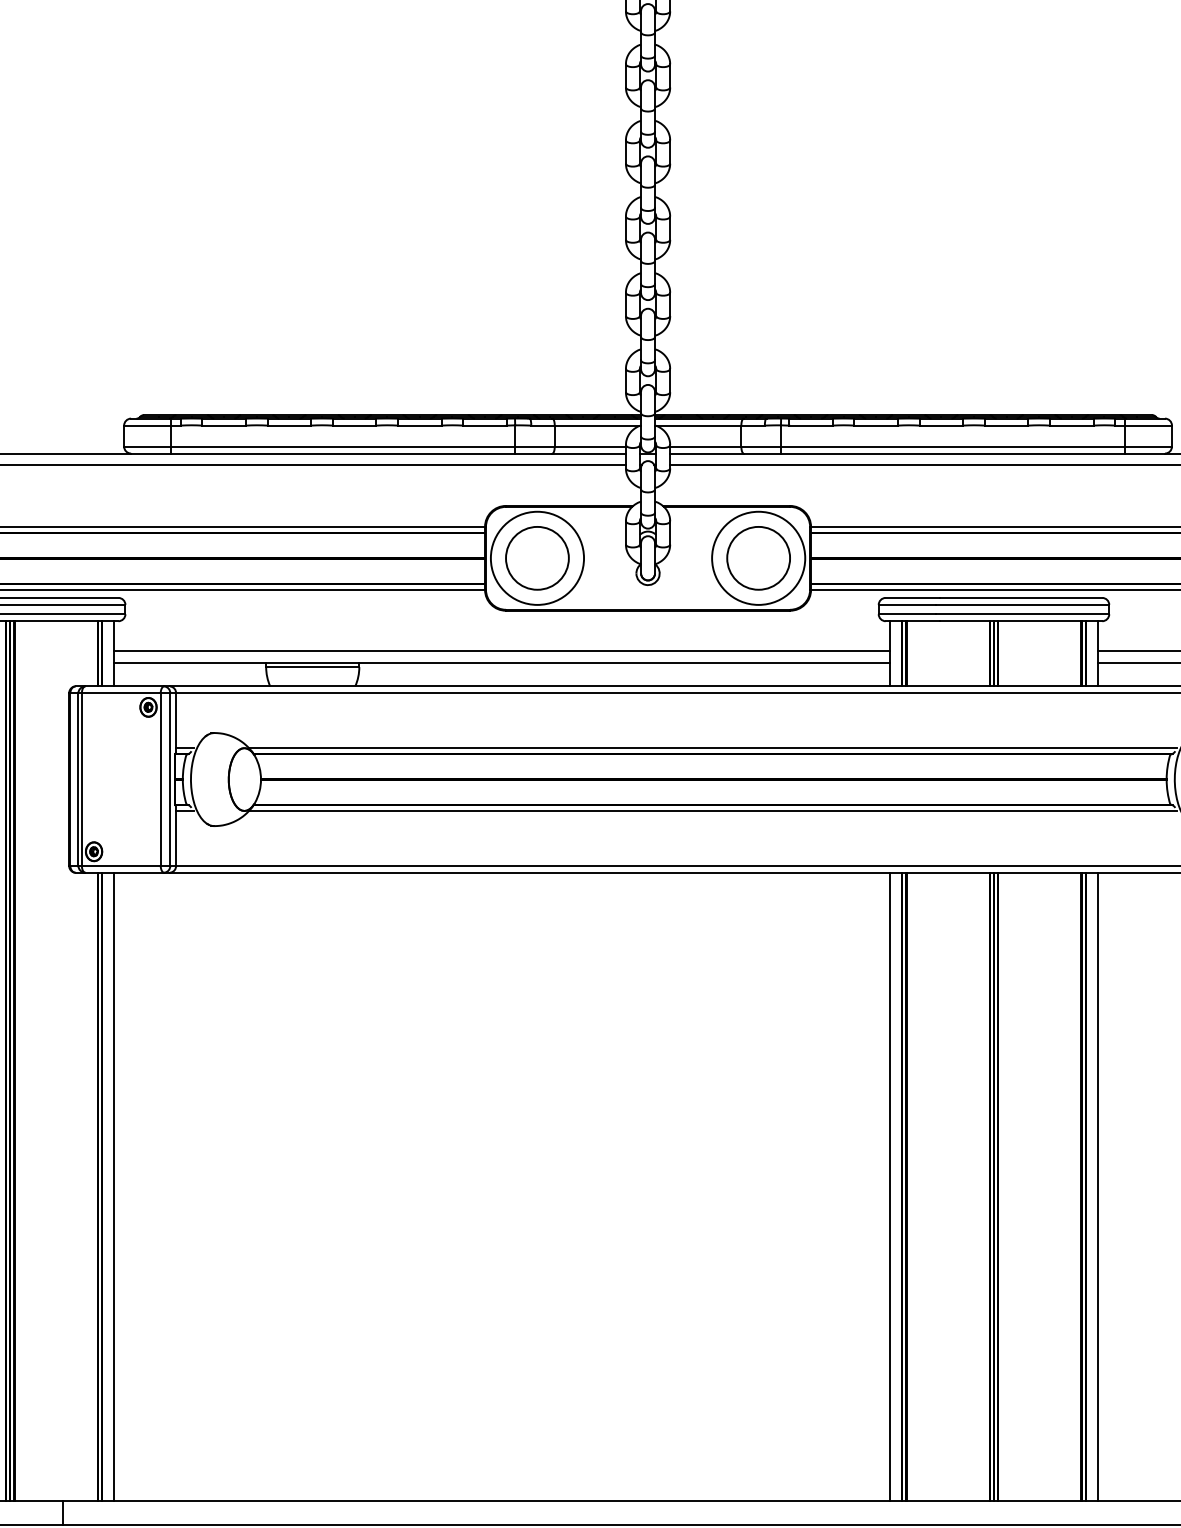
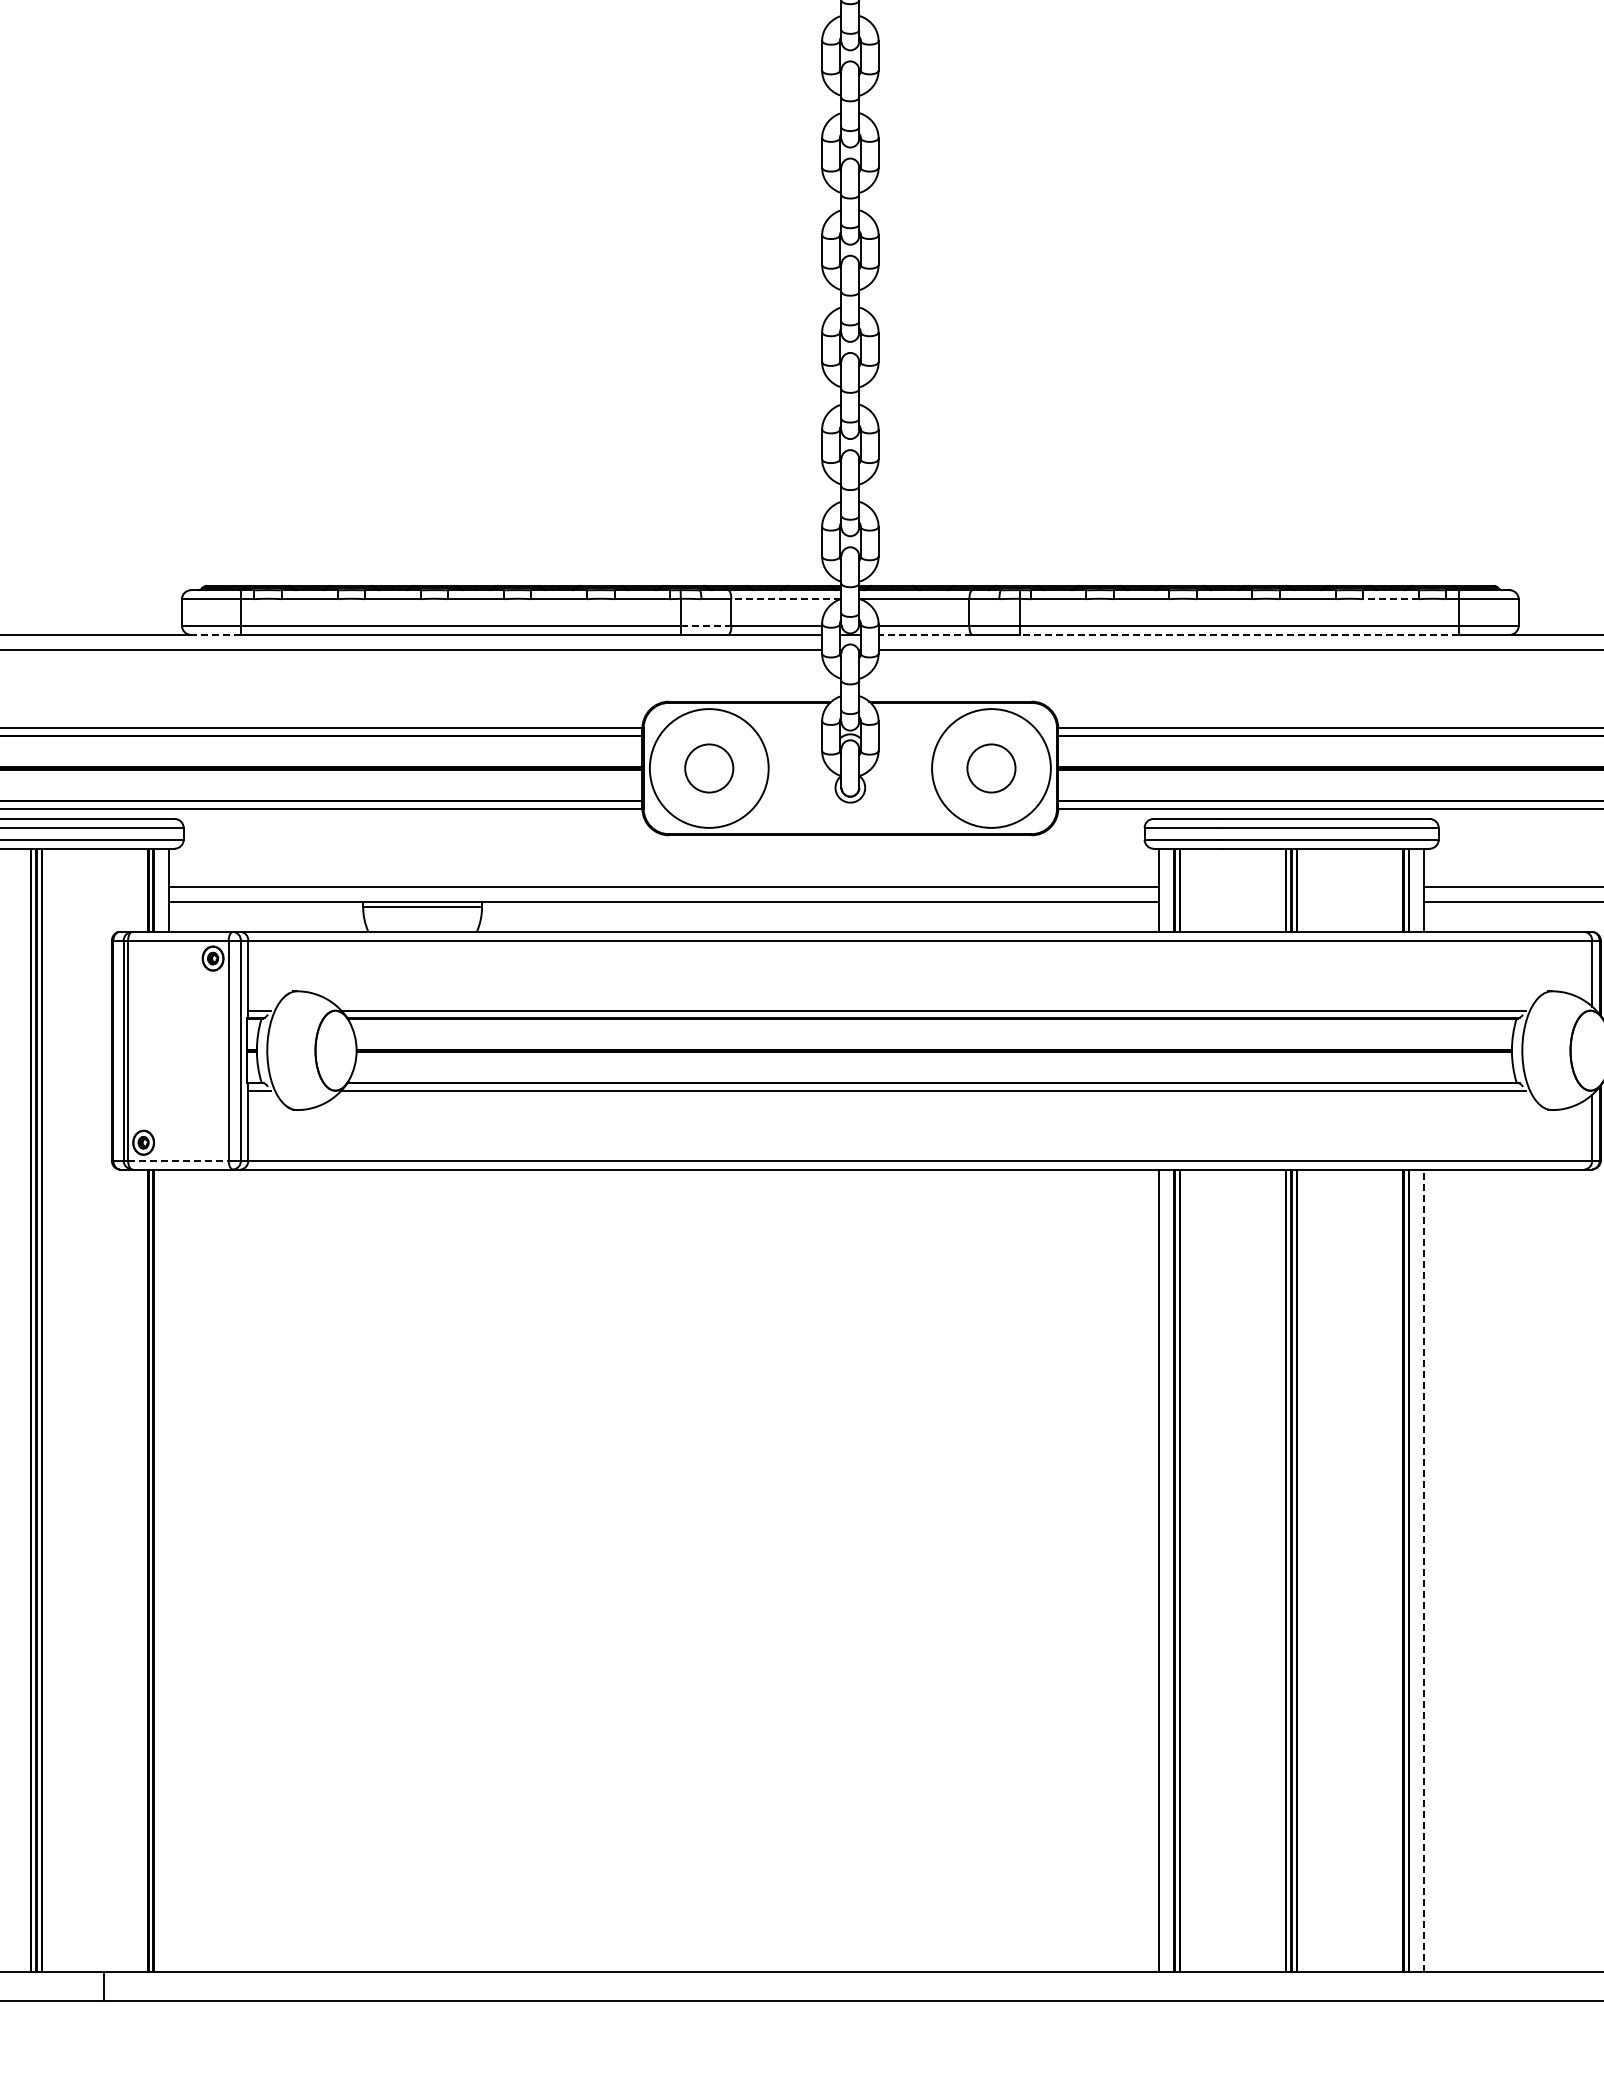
line: (597, 425) -> (785, 599), solid -> dashed
line: (1071, 425) -> (1390, 599), solid -> dashed
line: (535, 446) -> (706, 625), solid -> dashed
line: (150, 453) -> (215, 634), solid -> dashed
line: (706, 453) -> (925, 634), solid -> dashed
line: (953, 453) -> (1239, 634), solid -> dashed
circle: (537, 558) -> (709, 768), size x0.6
circle: (758, 558) -> (991, 768), size x0.6
line: (121, 865) -> (178, 1160), solid -> dashed
line: (113, 1187) -> (168, 1570), removed
line: (1097, 1187) -> (1423, 1570), solid -> dashed

